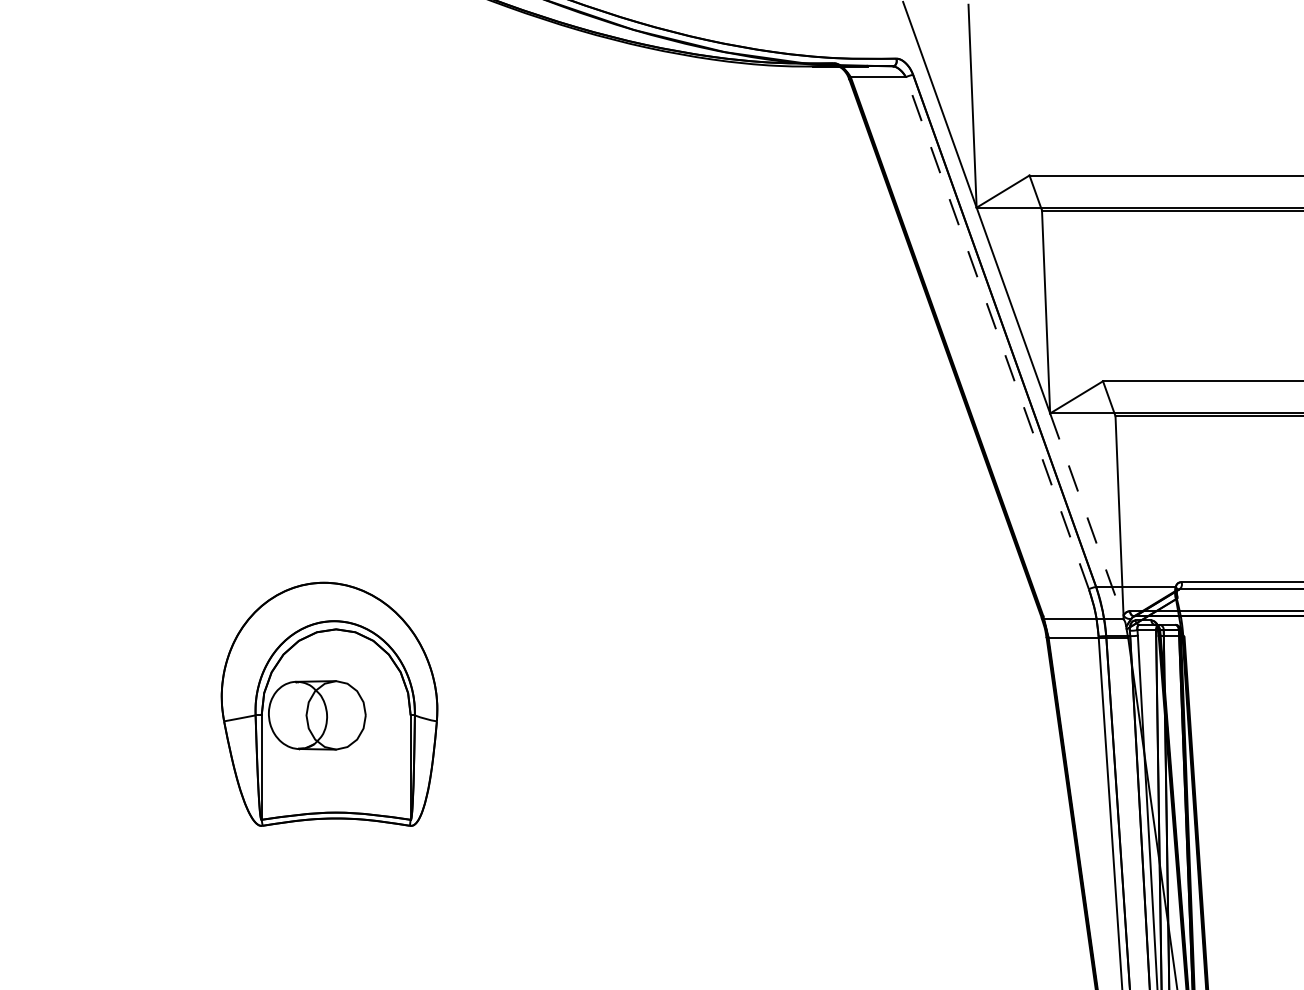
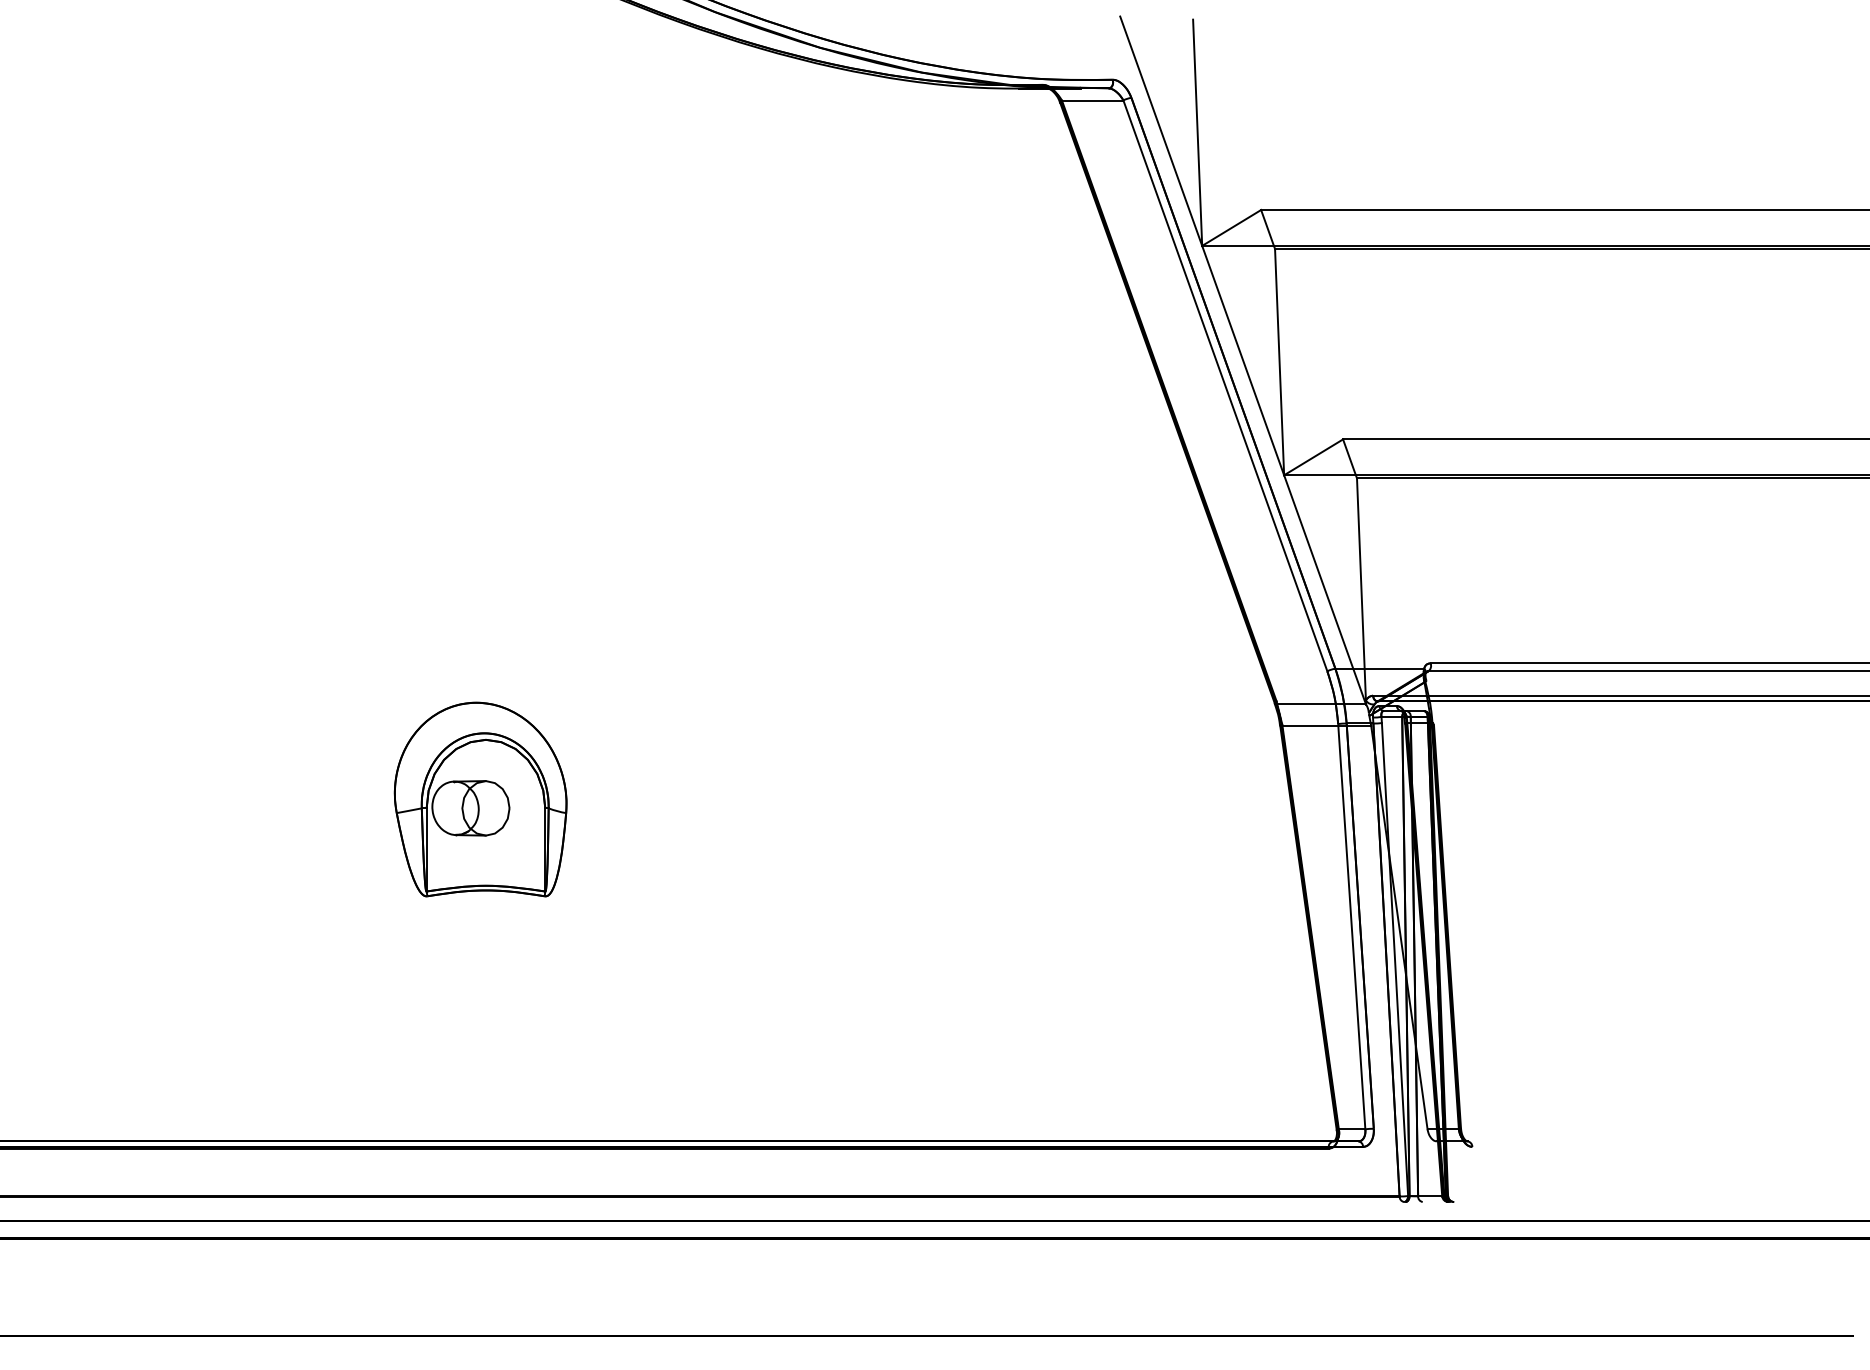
line: (997, 332) -> (1225, 385), dashed -> solid
line: (1087, 516) -> (1325, 590), dashed -> solid
part: (329, 704) -> (480, 799), size x0.71

